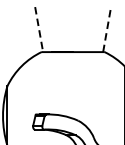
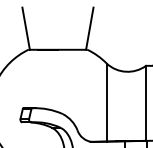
line: (106, 29) -> (89, 28), dashed -> solid
line: (39, 30) -> (26, 29), dashed -> solid

